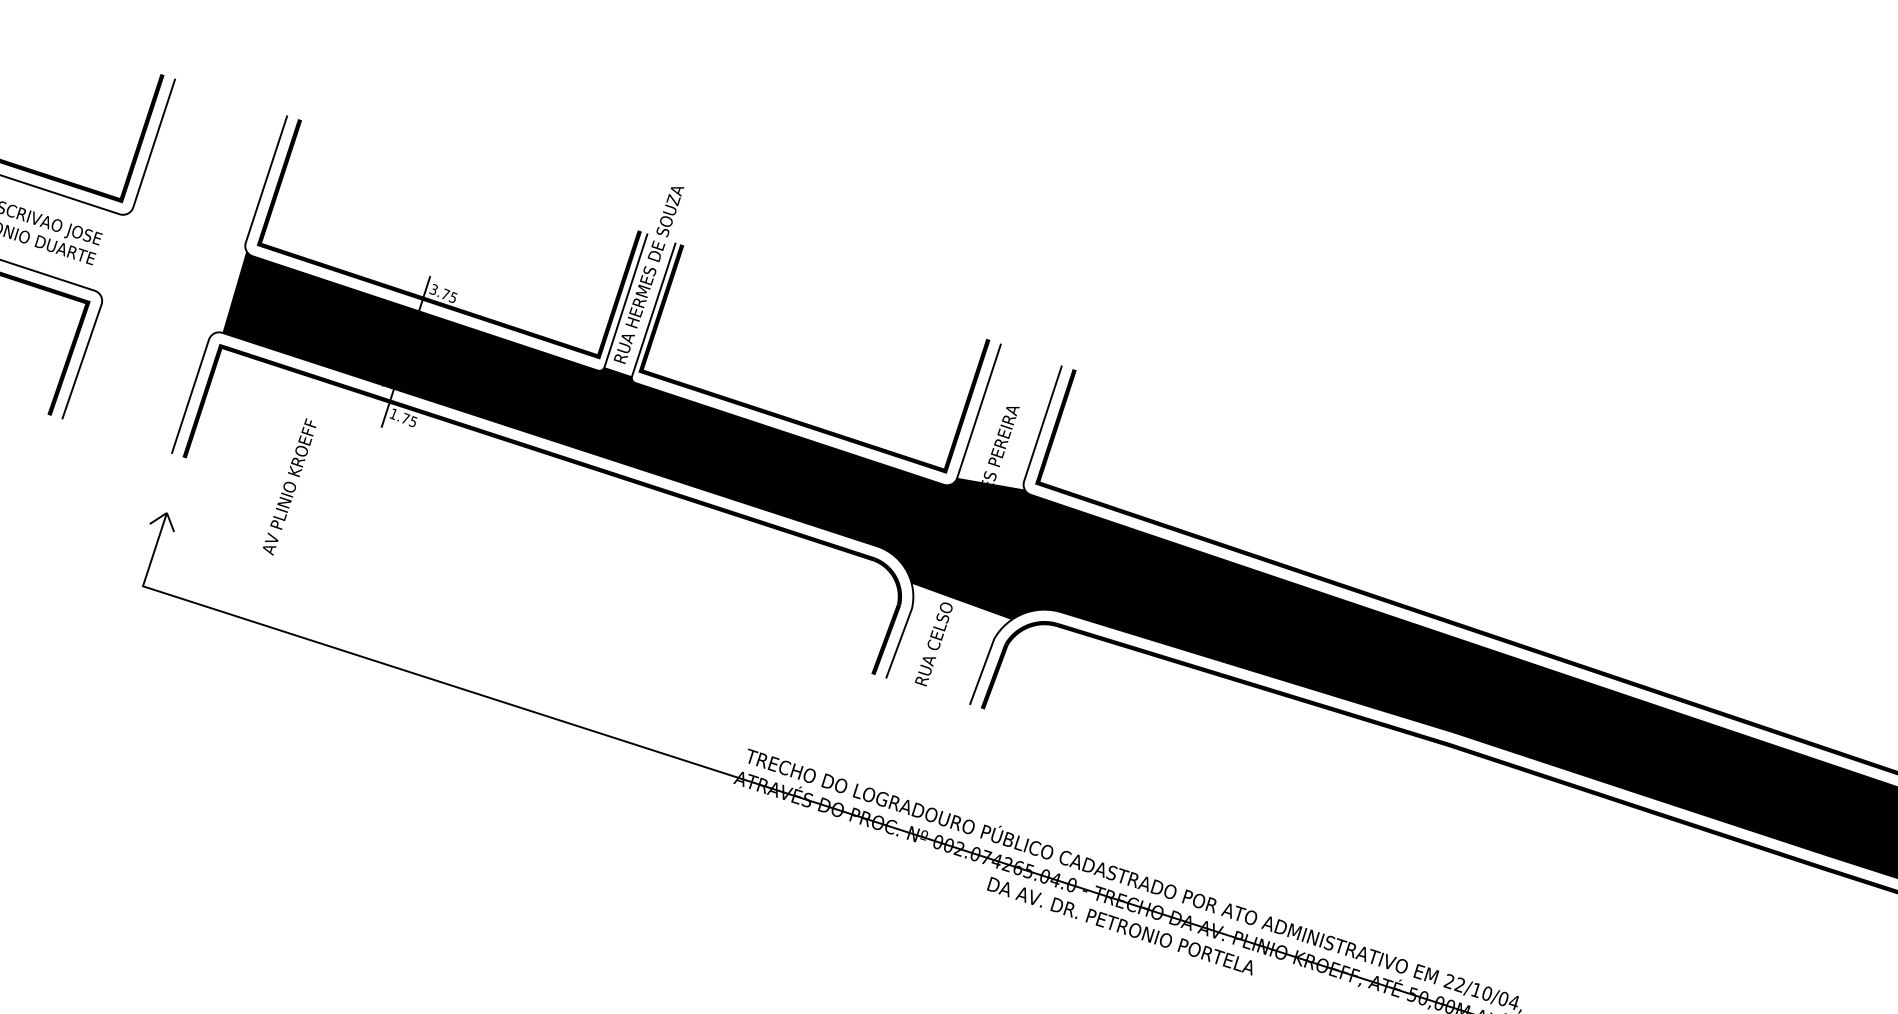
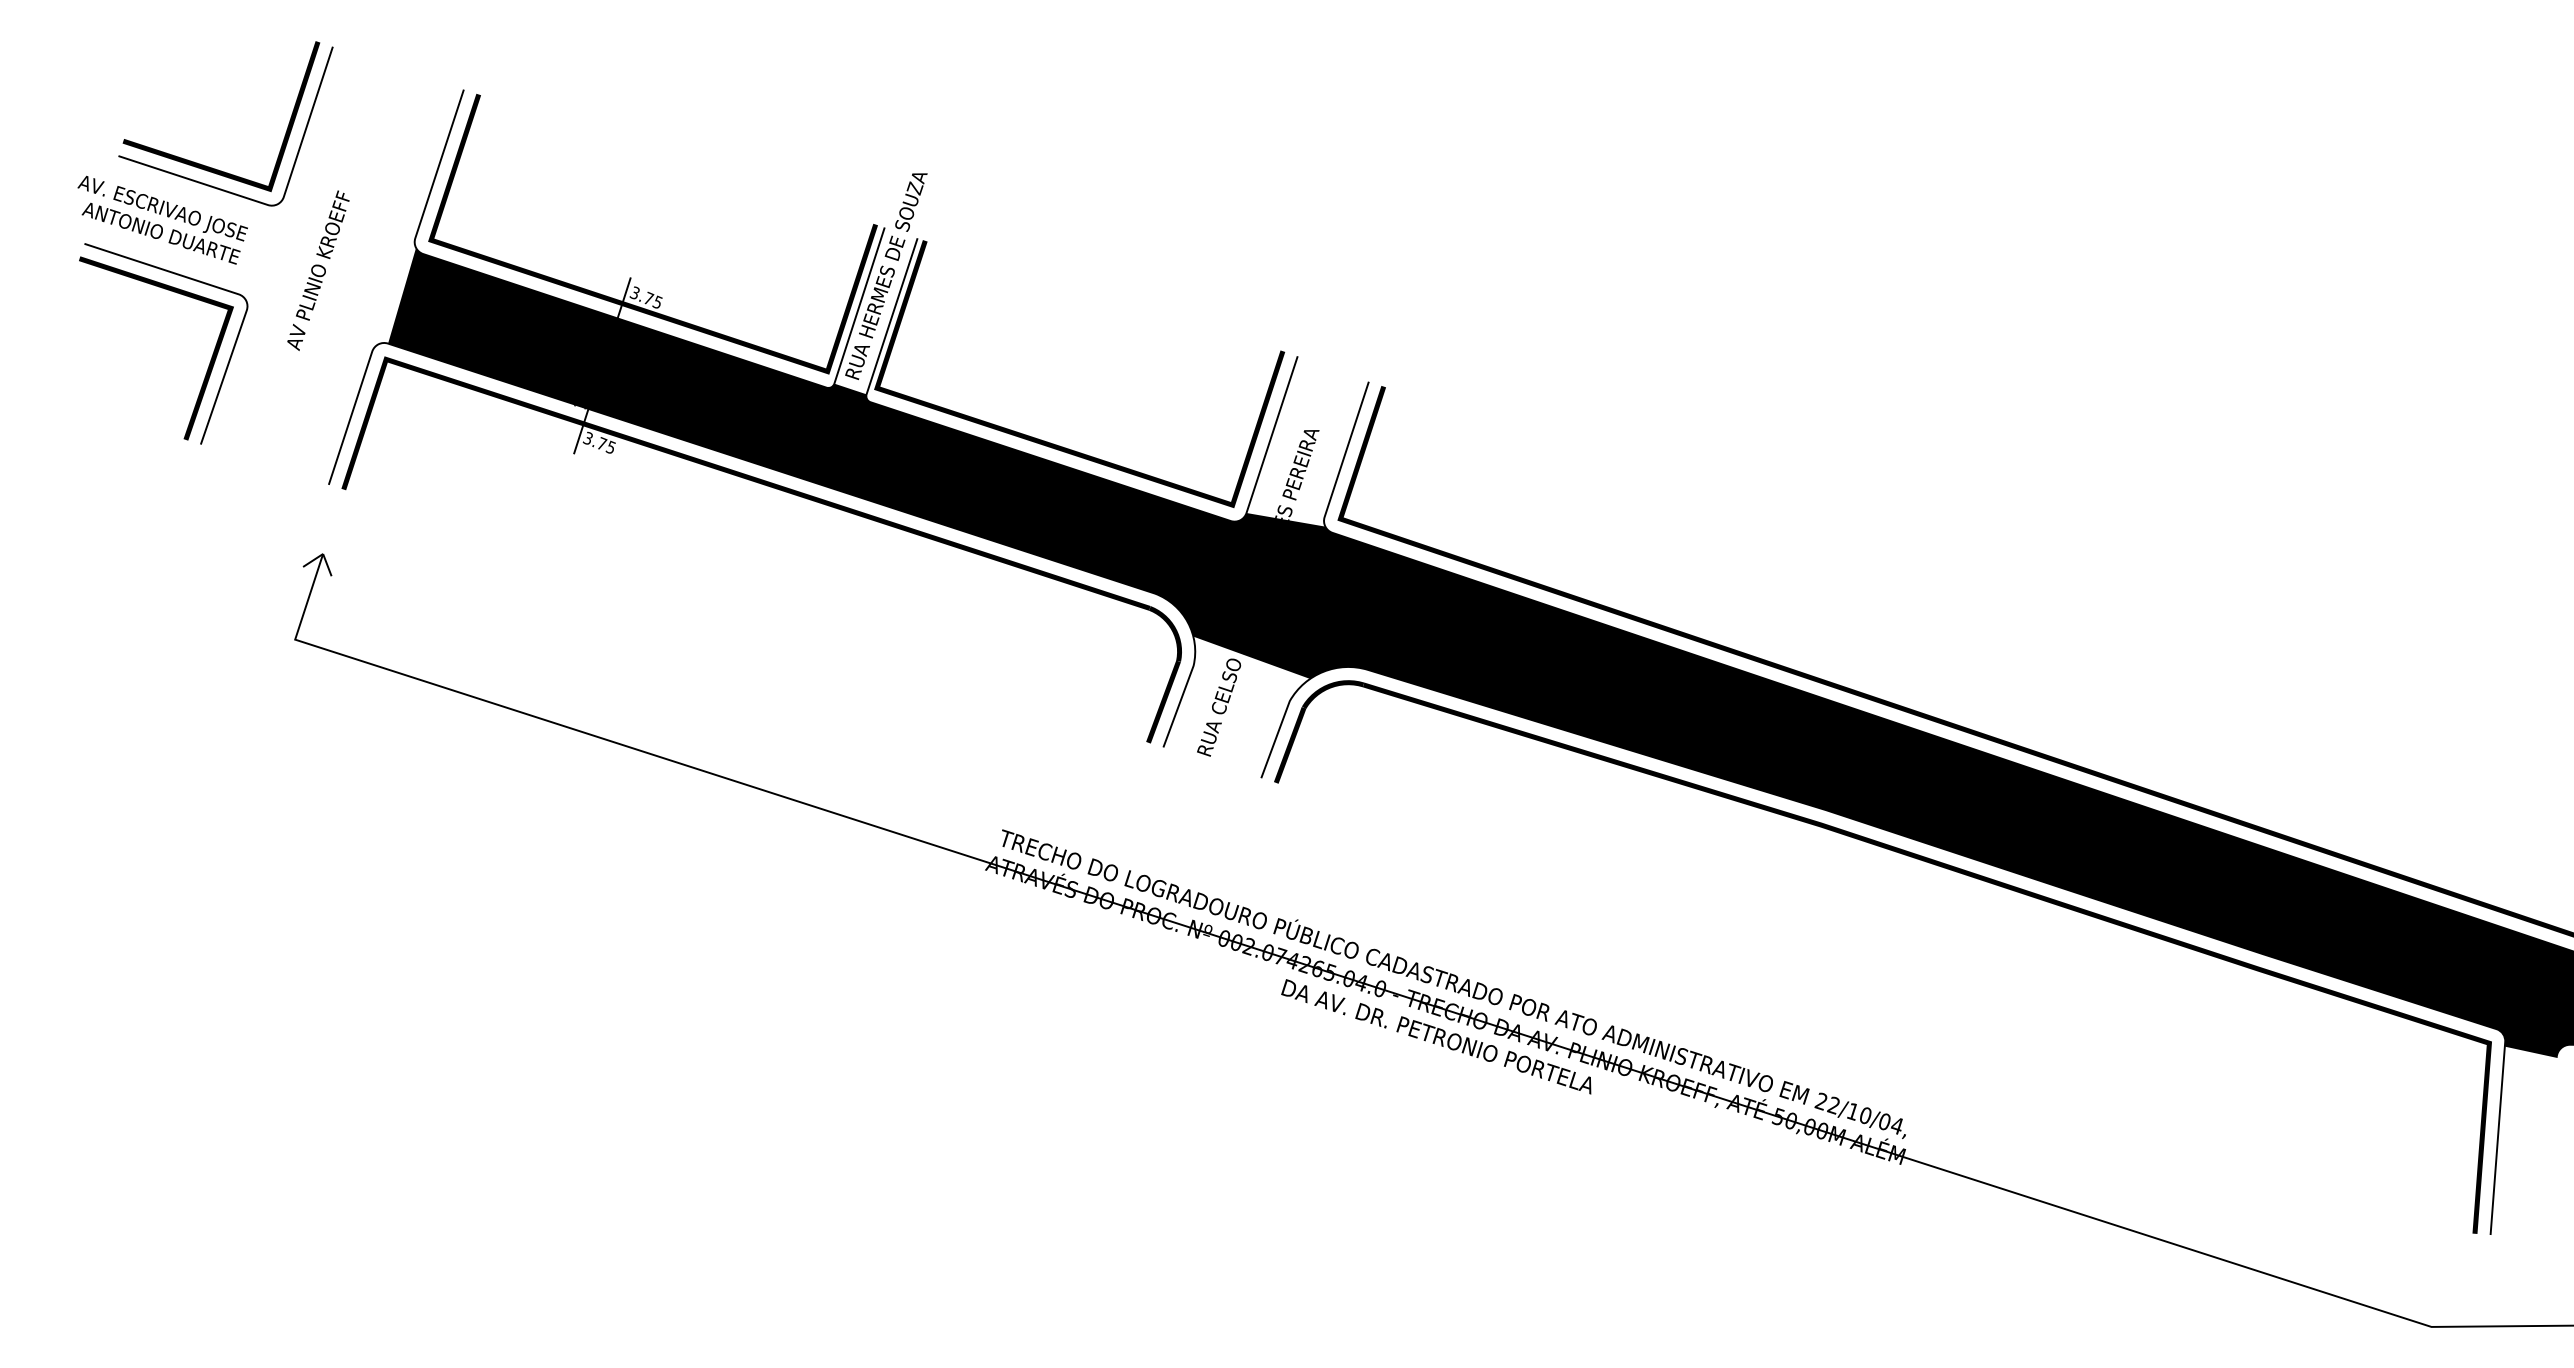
text: (393, 414) -> (587, 438), 1.75 -> 3.75
text: (289, 486) -> (318, 270), moved

